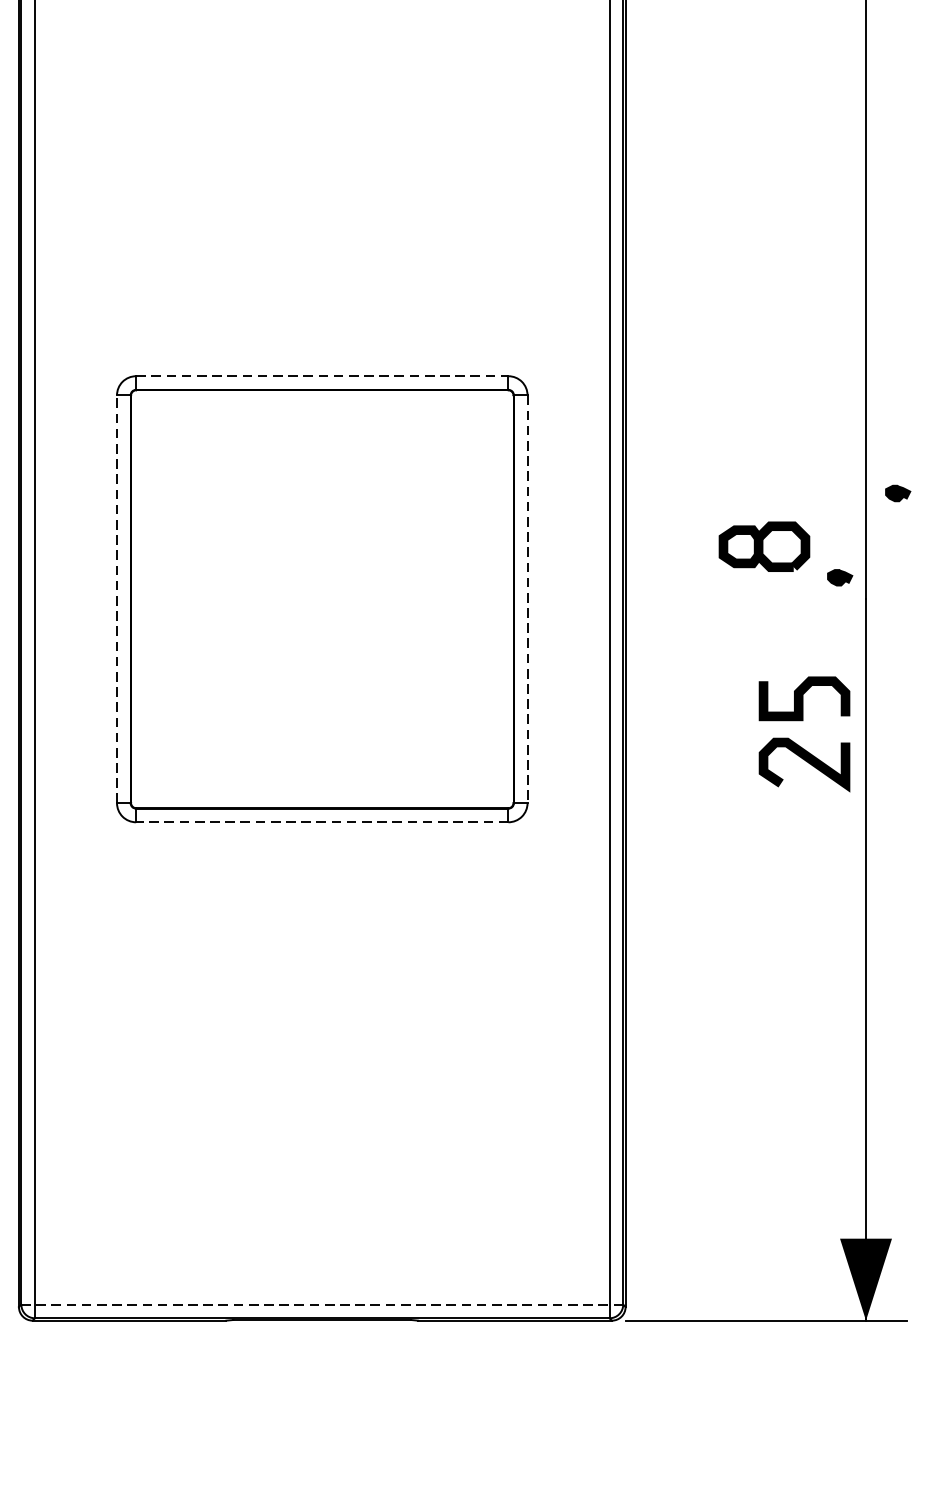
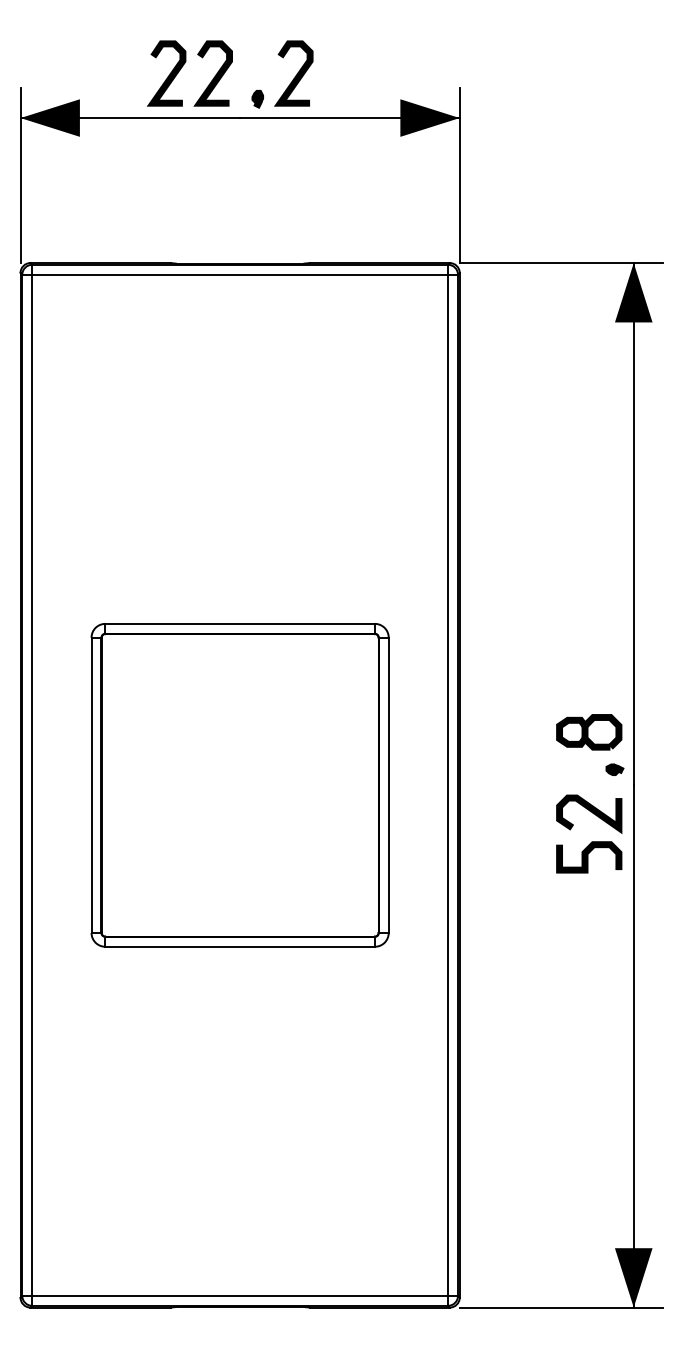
line: (322, 375) -> (240, 623), dashed -> solid
part: (897, 493) -> (656, 708), removed
part: (764, 547) -> (589, 732), moved
line: (116, 599) -> (91, 785), dashed -> solid
line: (527, 599) -> (388, 785), dashed -> solid
curve: (804, 761) -> (589, 811), moved
line: (322, 821) -> (240, 946), dashed -> solid
line: (322, 1304) -> (240, 1295), dashed -> solid

